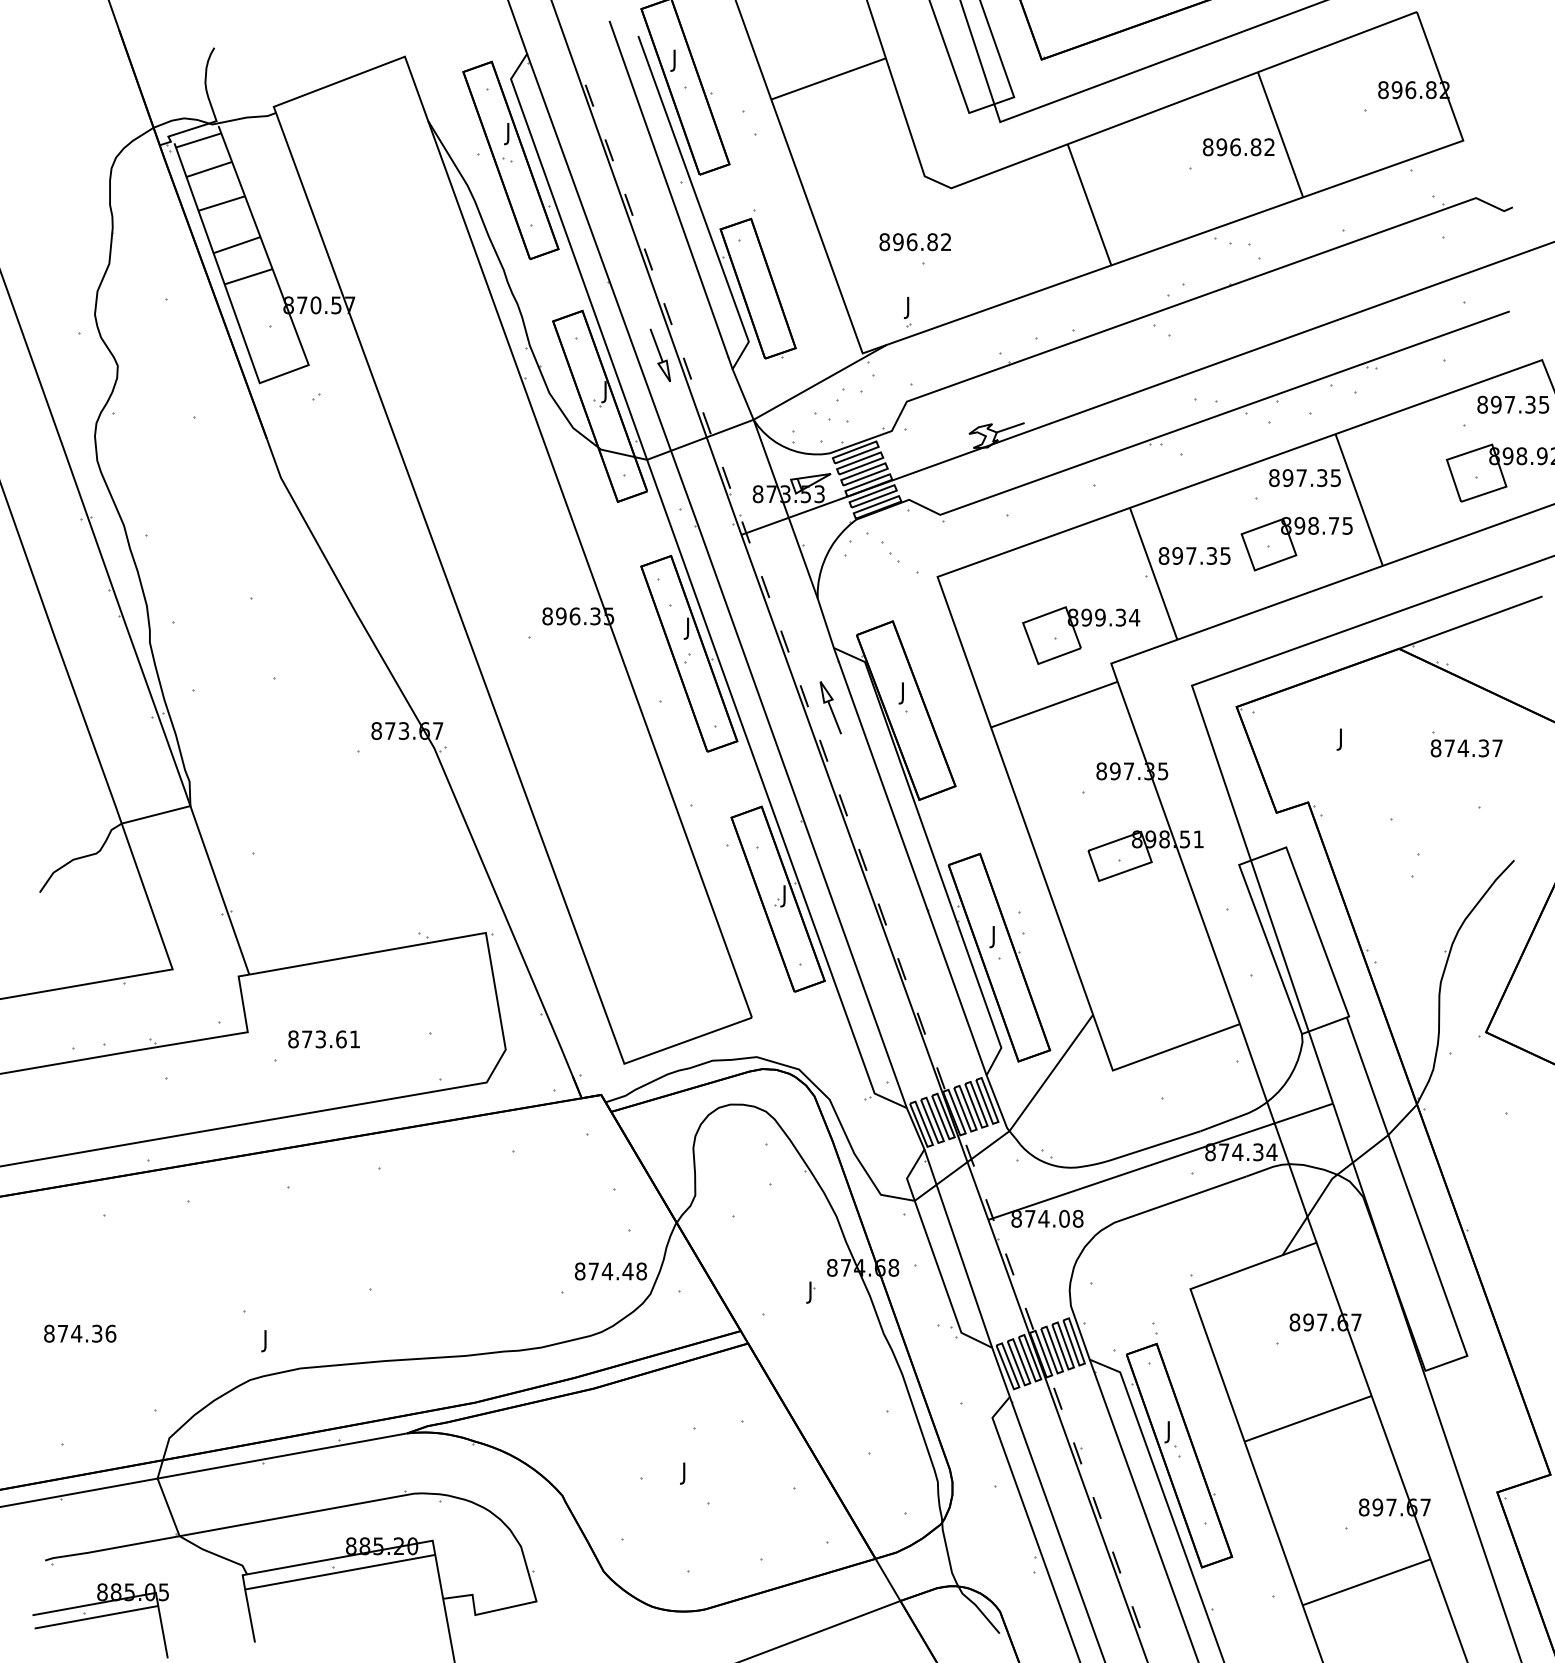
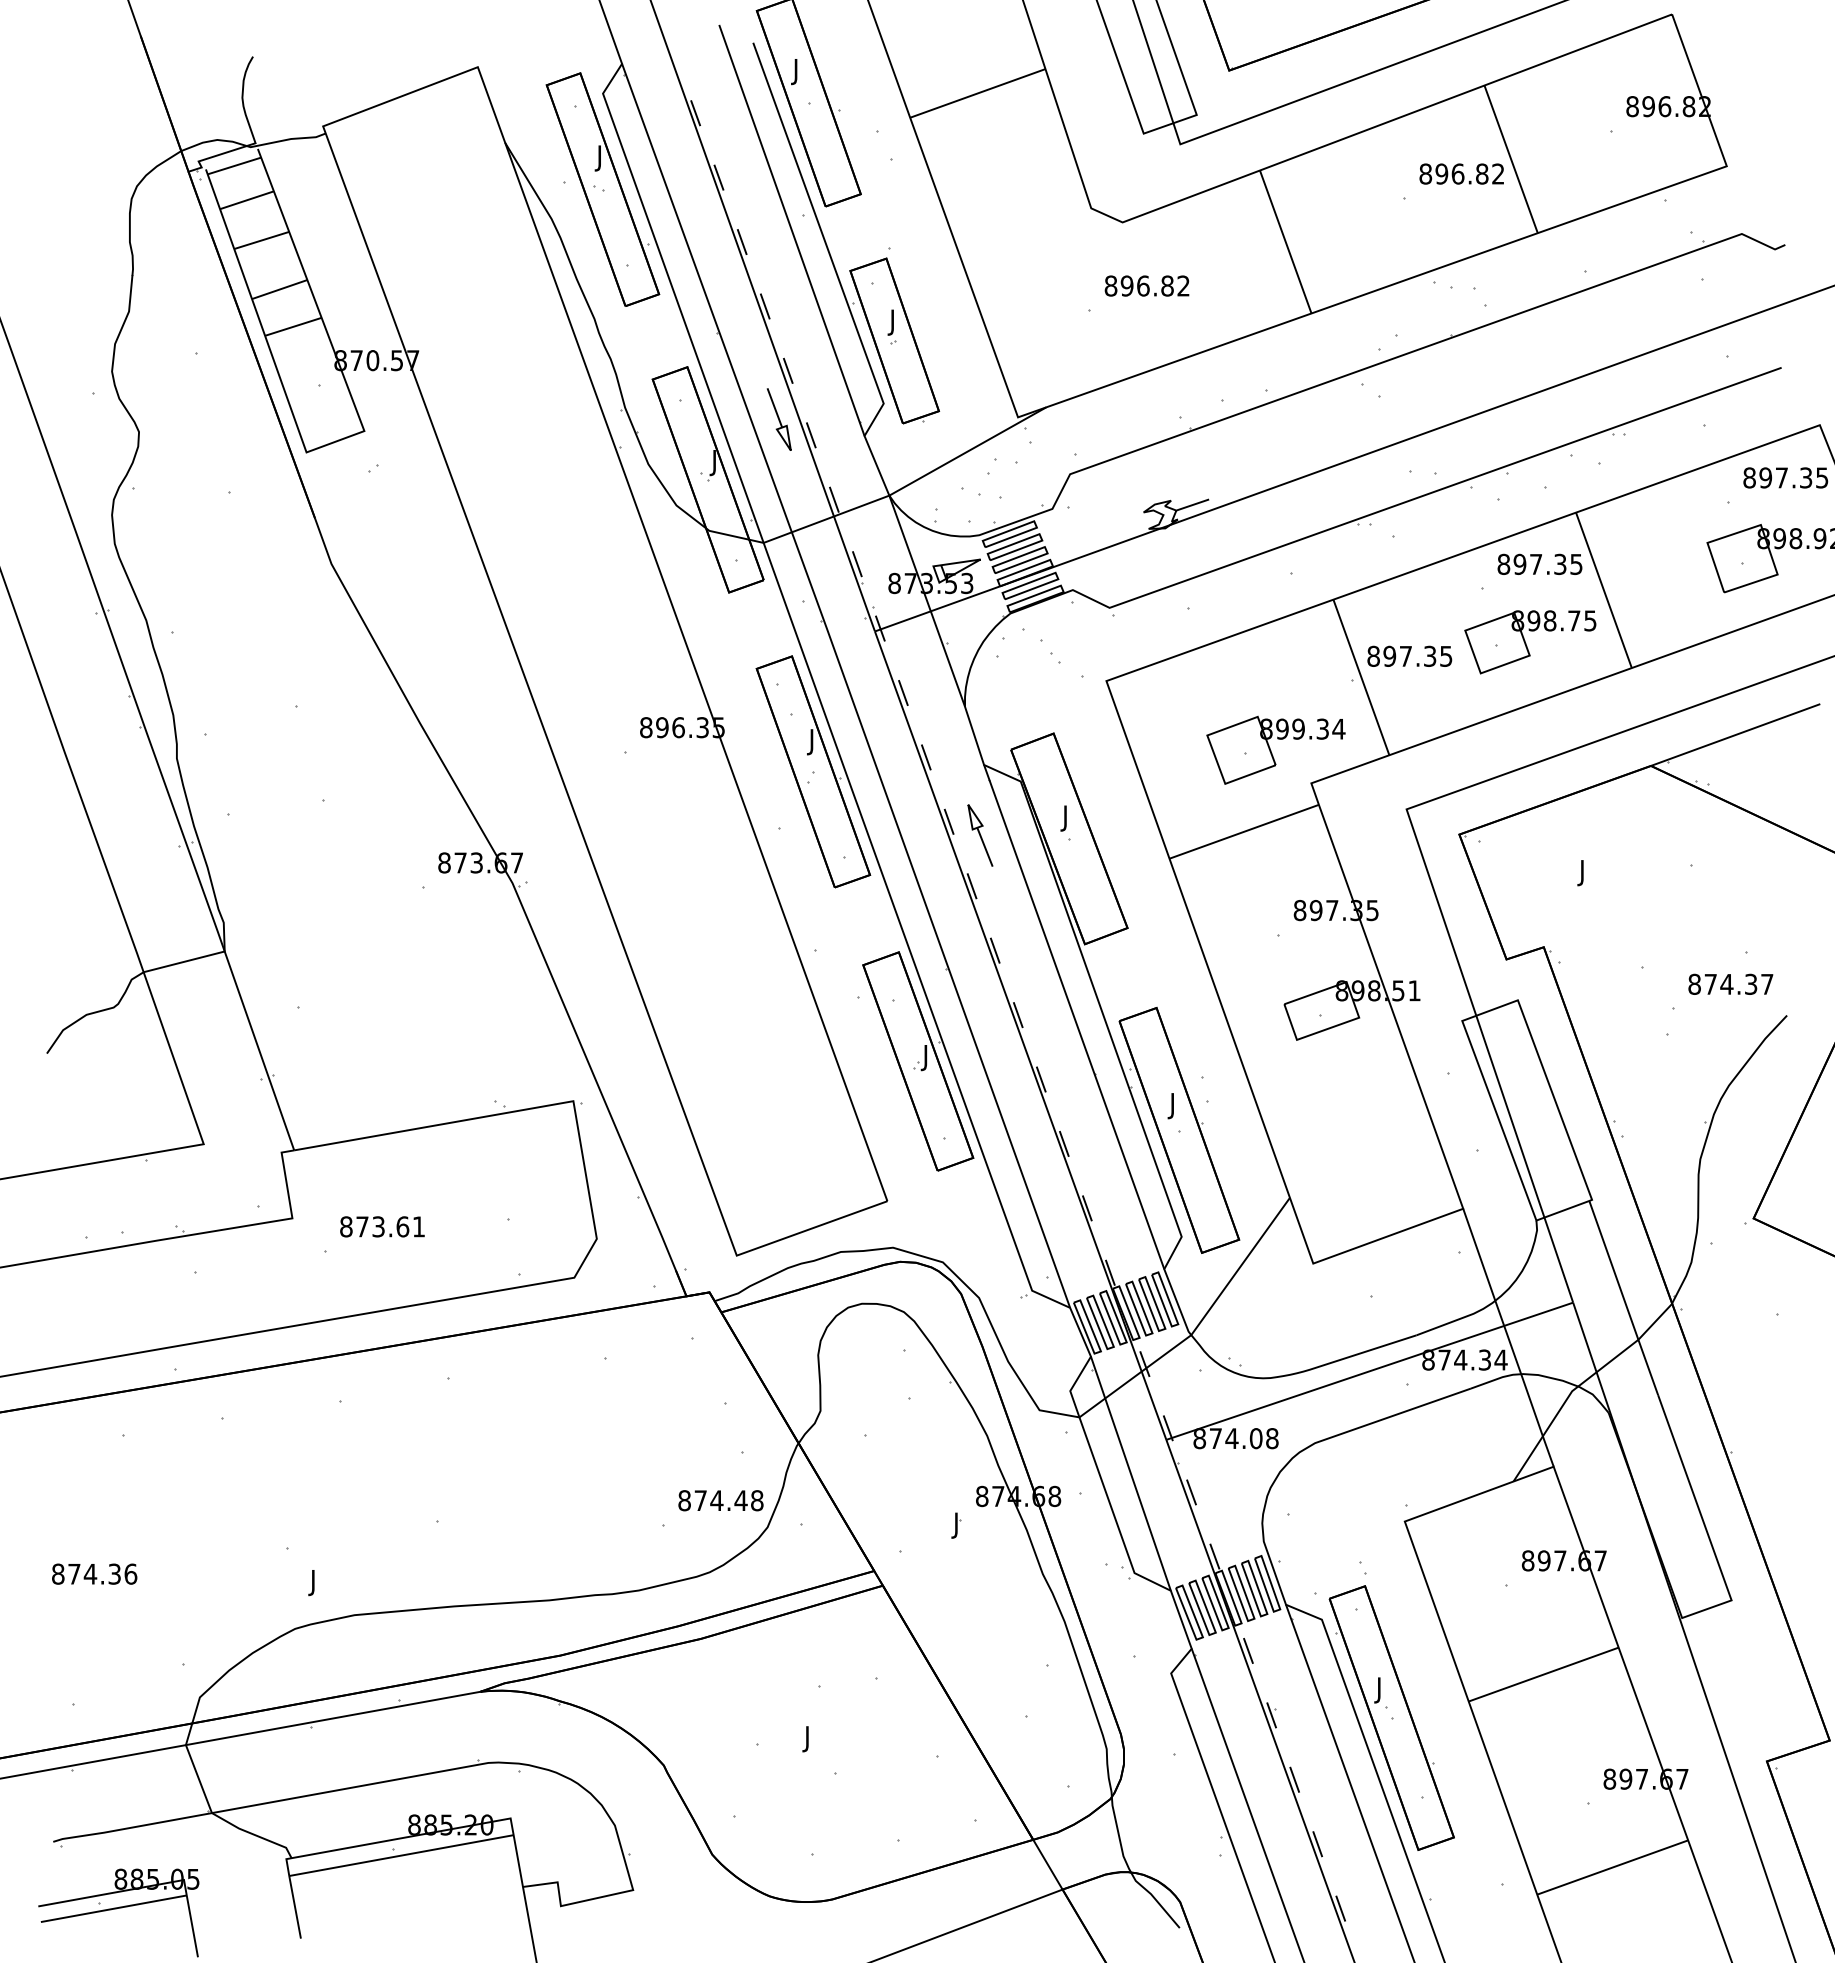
text: (914, 241) -> (1146, 285), moved
part: (907, 311) -> (891, 326), moved
text: (1466, 747) -> (1730, 983), moved

